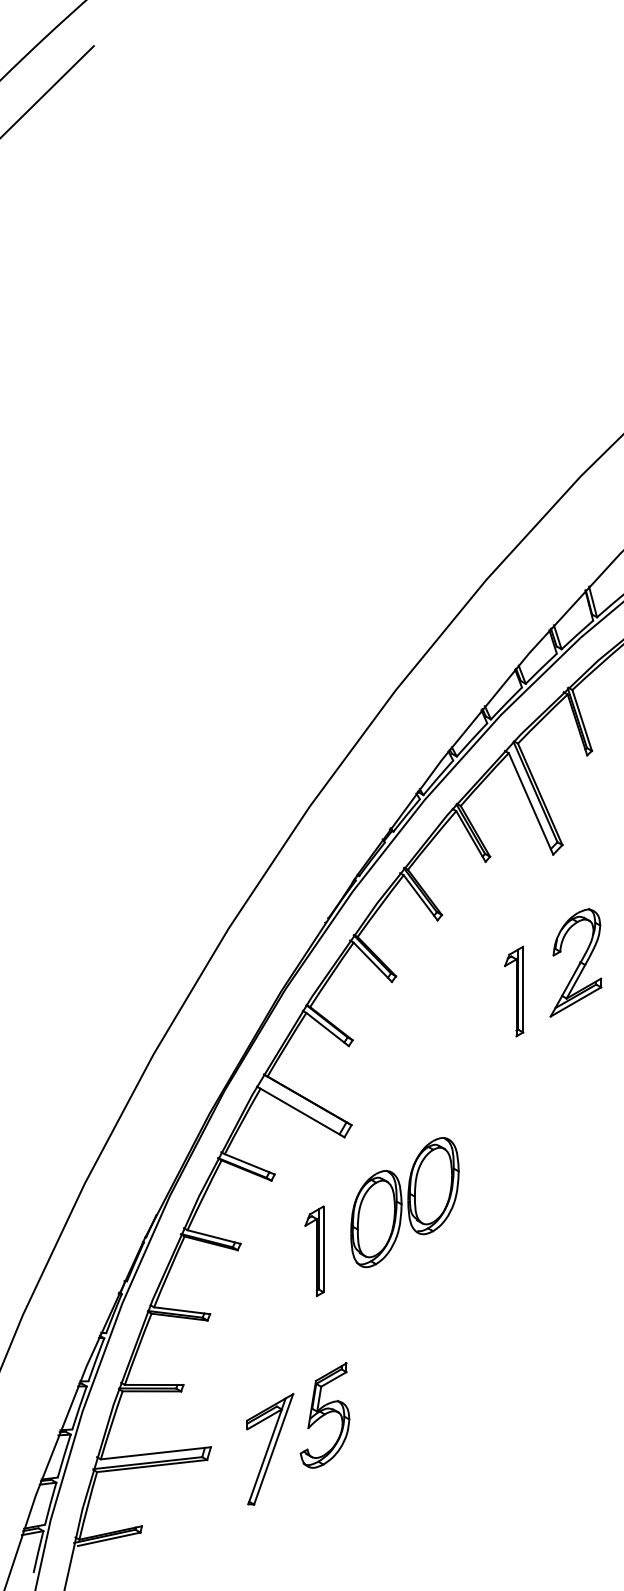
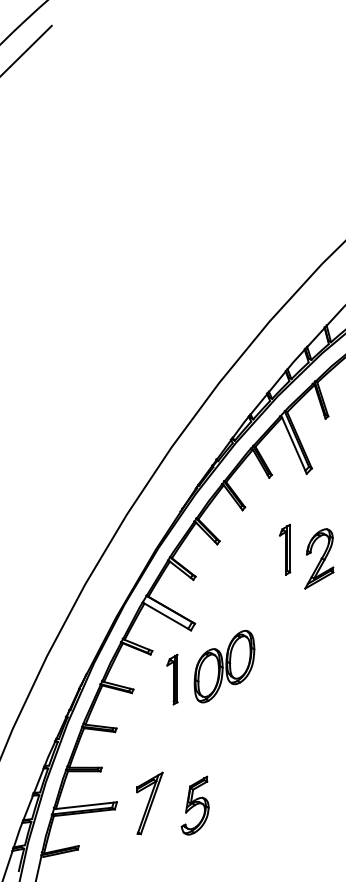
part: (576, 962) -> (319, 558), moved
part: (314, 1251) -> (172, 679), moved
part: (323, 1415) -> (194, 805), moved

